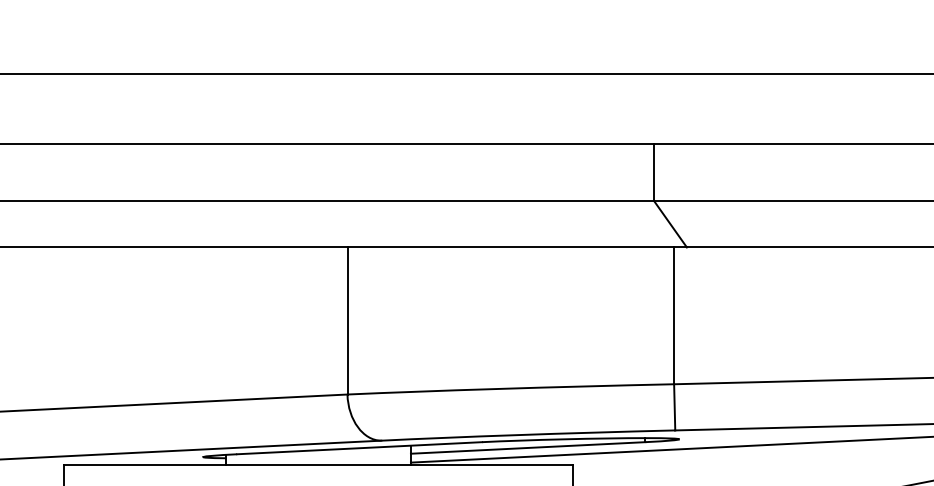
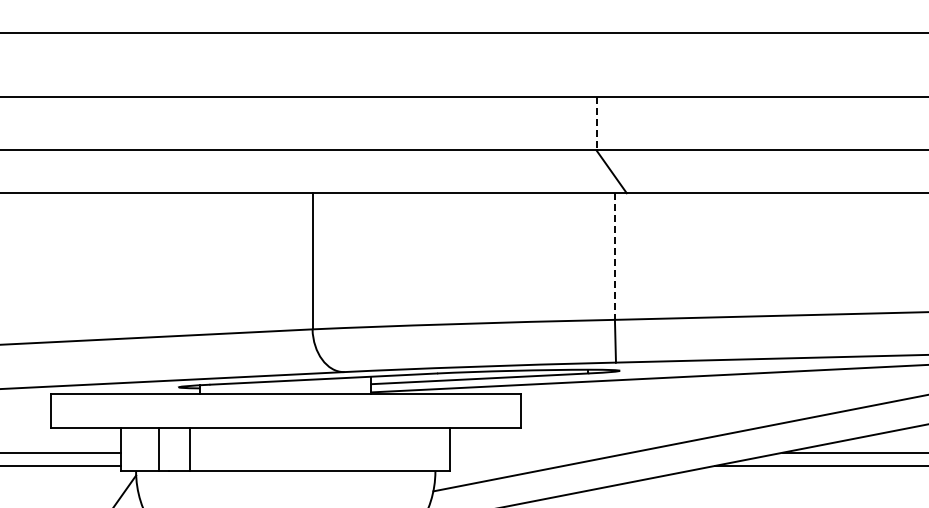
line: (654, 172) -> (596, 123), solid -> dashed
line: (673, 316) -> (614, 257), solid -> dashed

